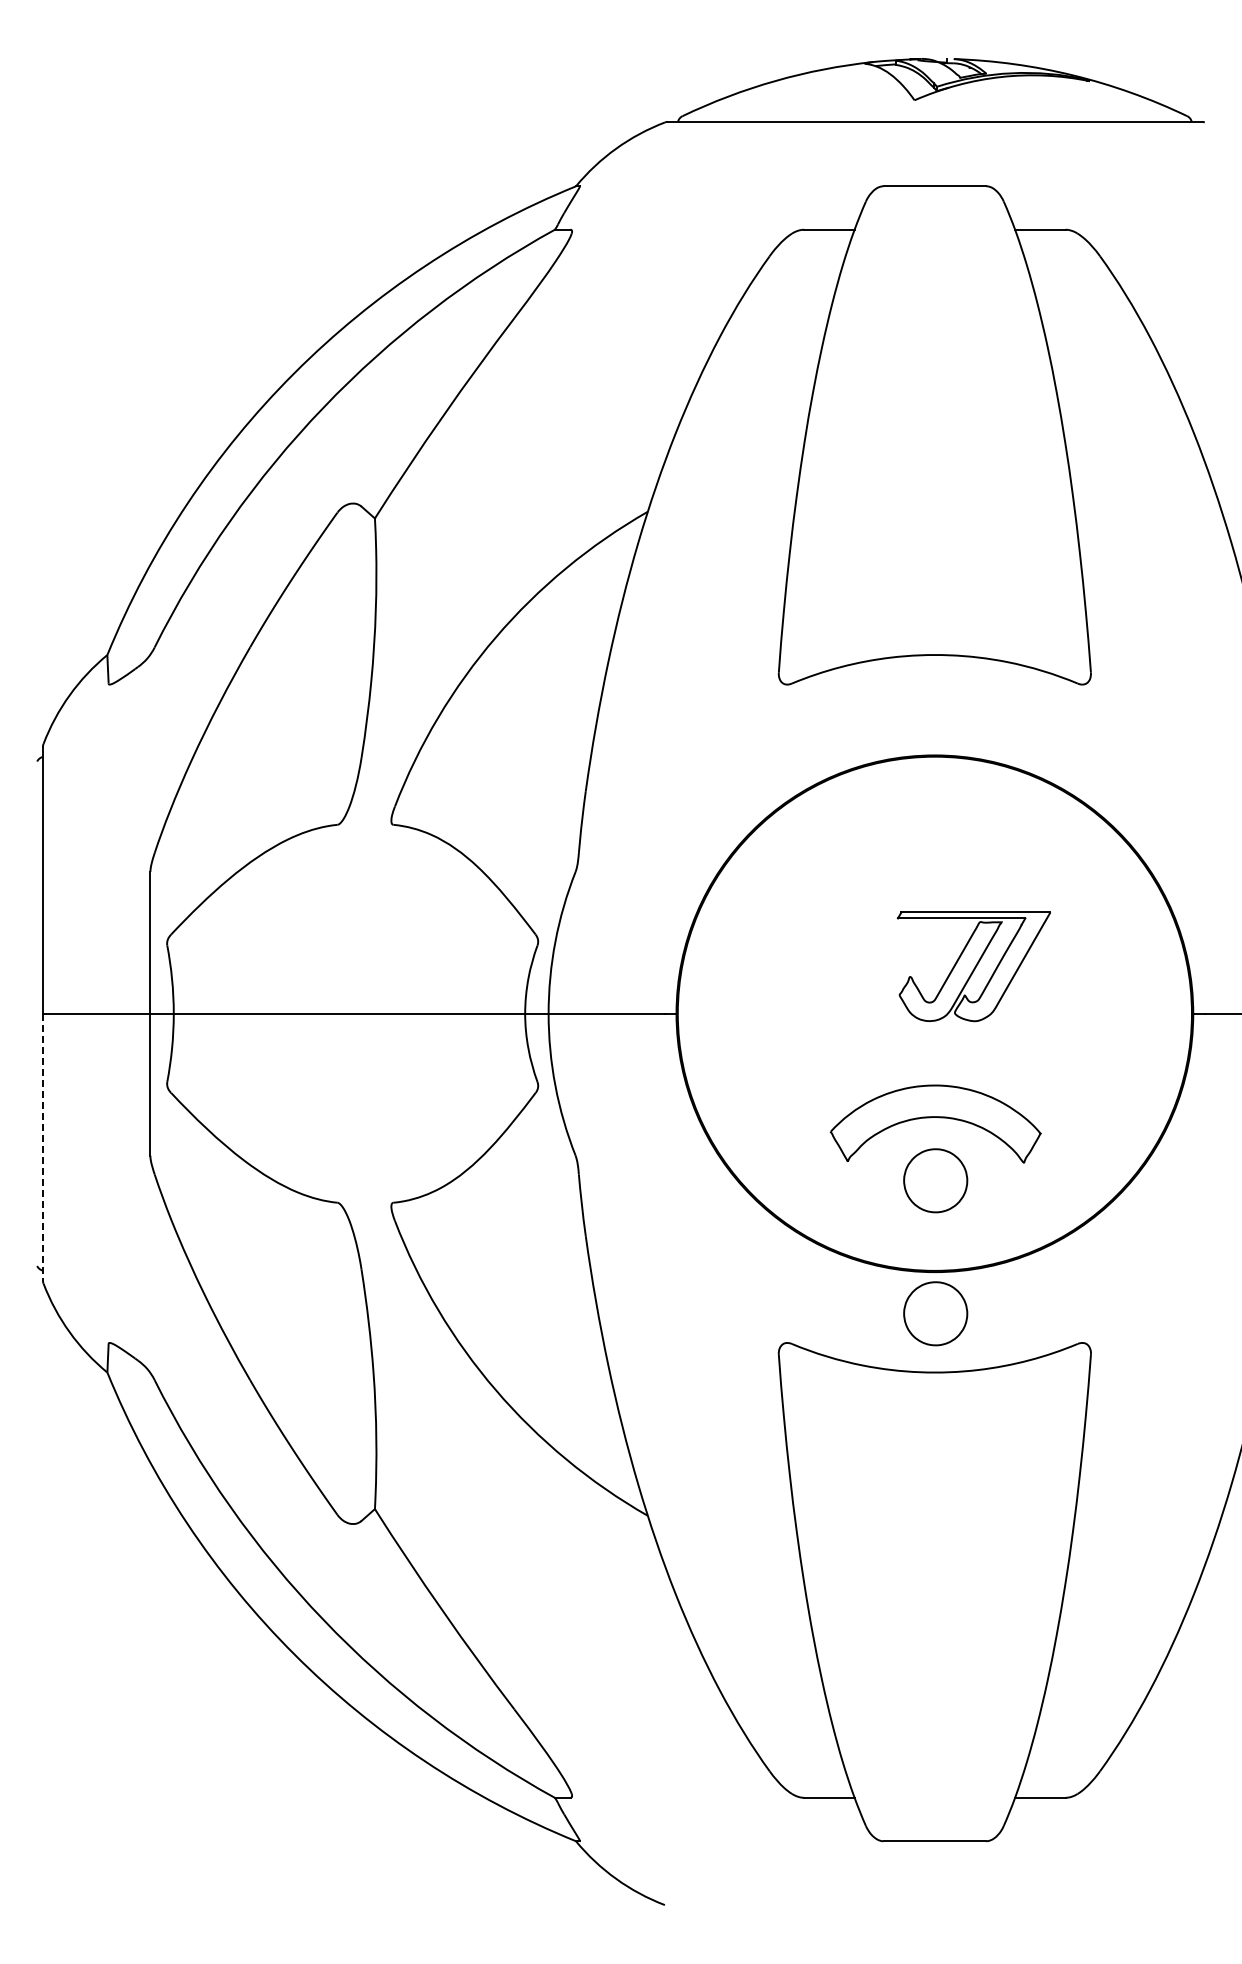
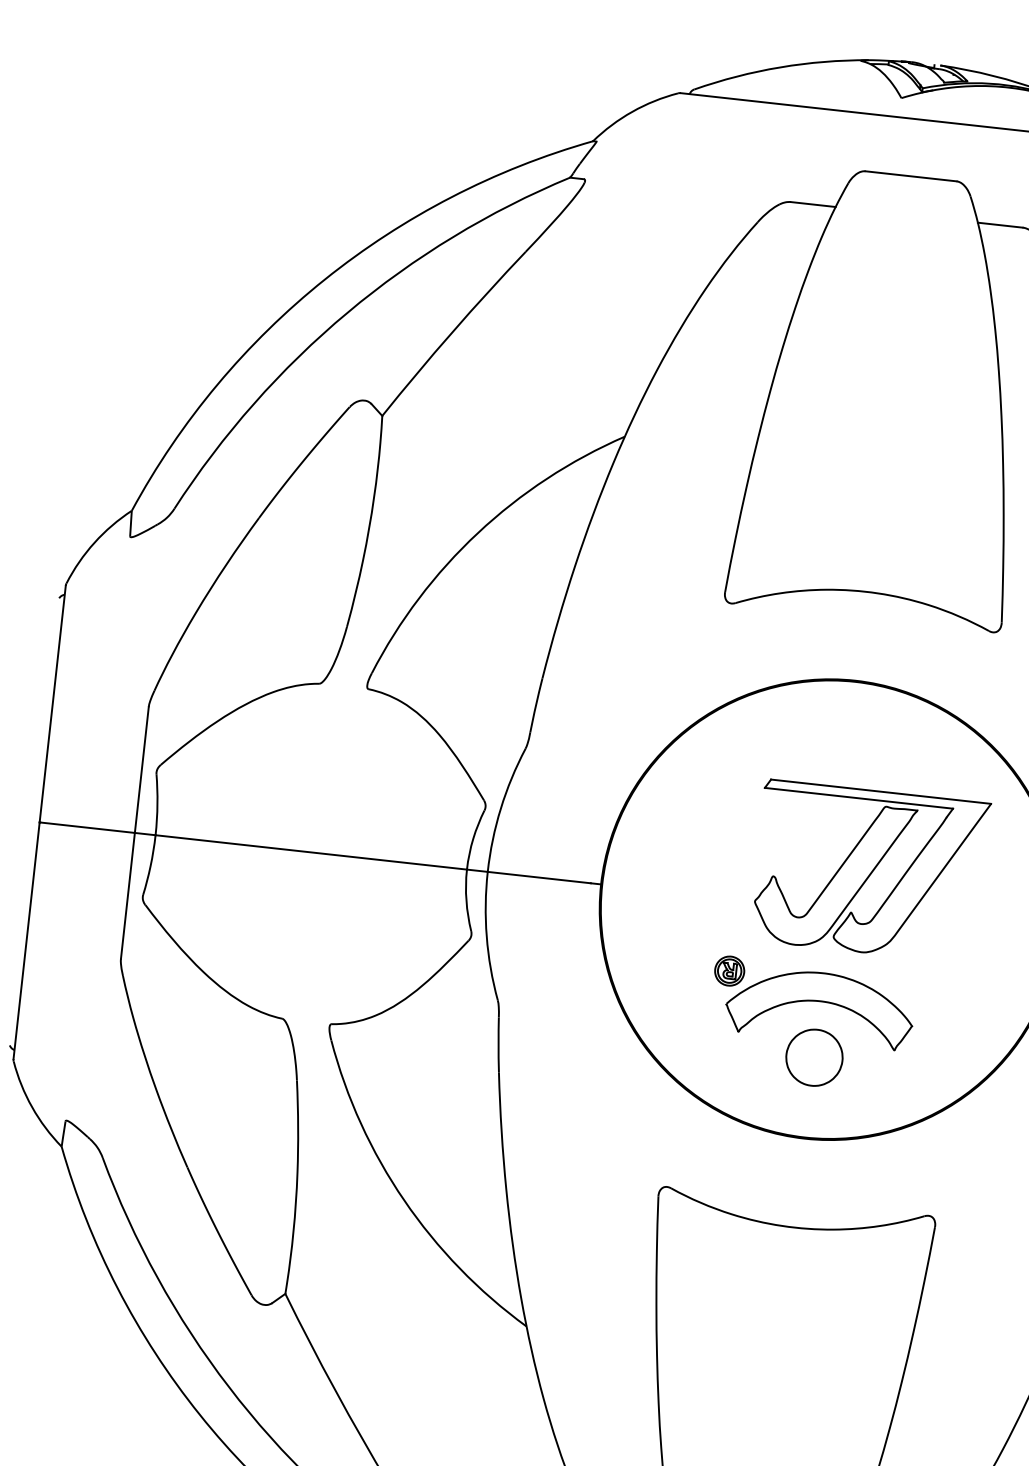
part: (973, 966) -> (868, 871), size x1.67
part: (830, 1094) -> (729, 970), added
line: (42, 1147) -> (26, 940), dashed -> solid
part: (935, 1313) -> (801, 1175), removed

